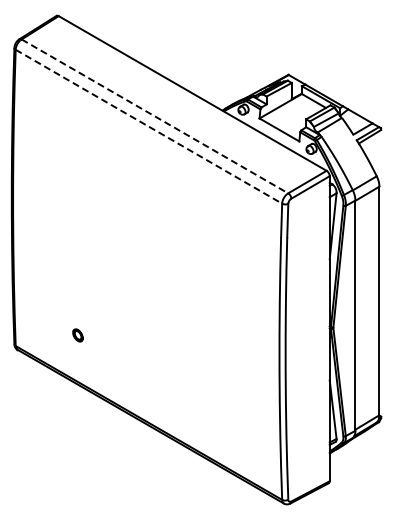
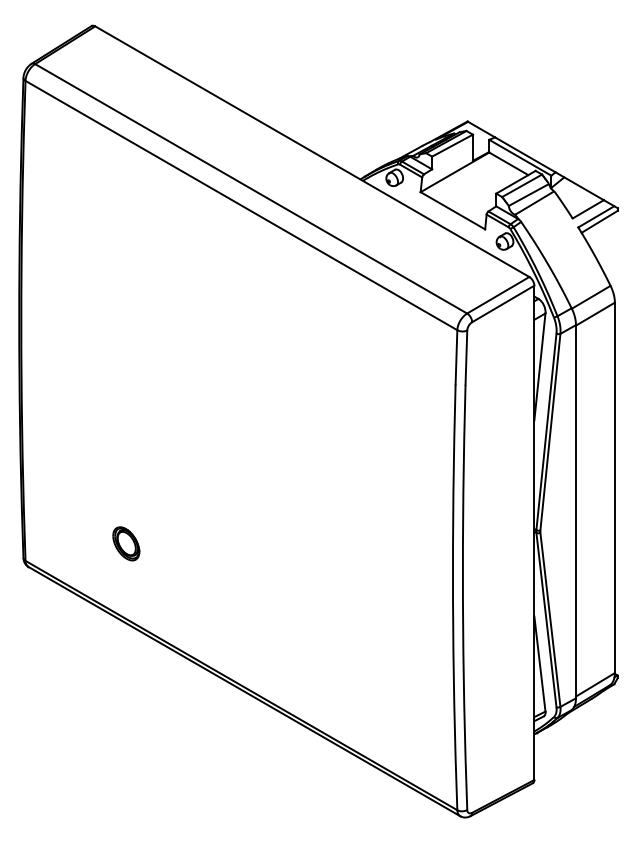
line: (154, 116) -> (250, 188), dashed -> solid
line: (148, 126) -> (240, 205), dashed -> solid
part: (77, 335) -> (125, 543), size x1.67

